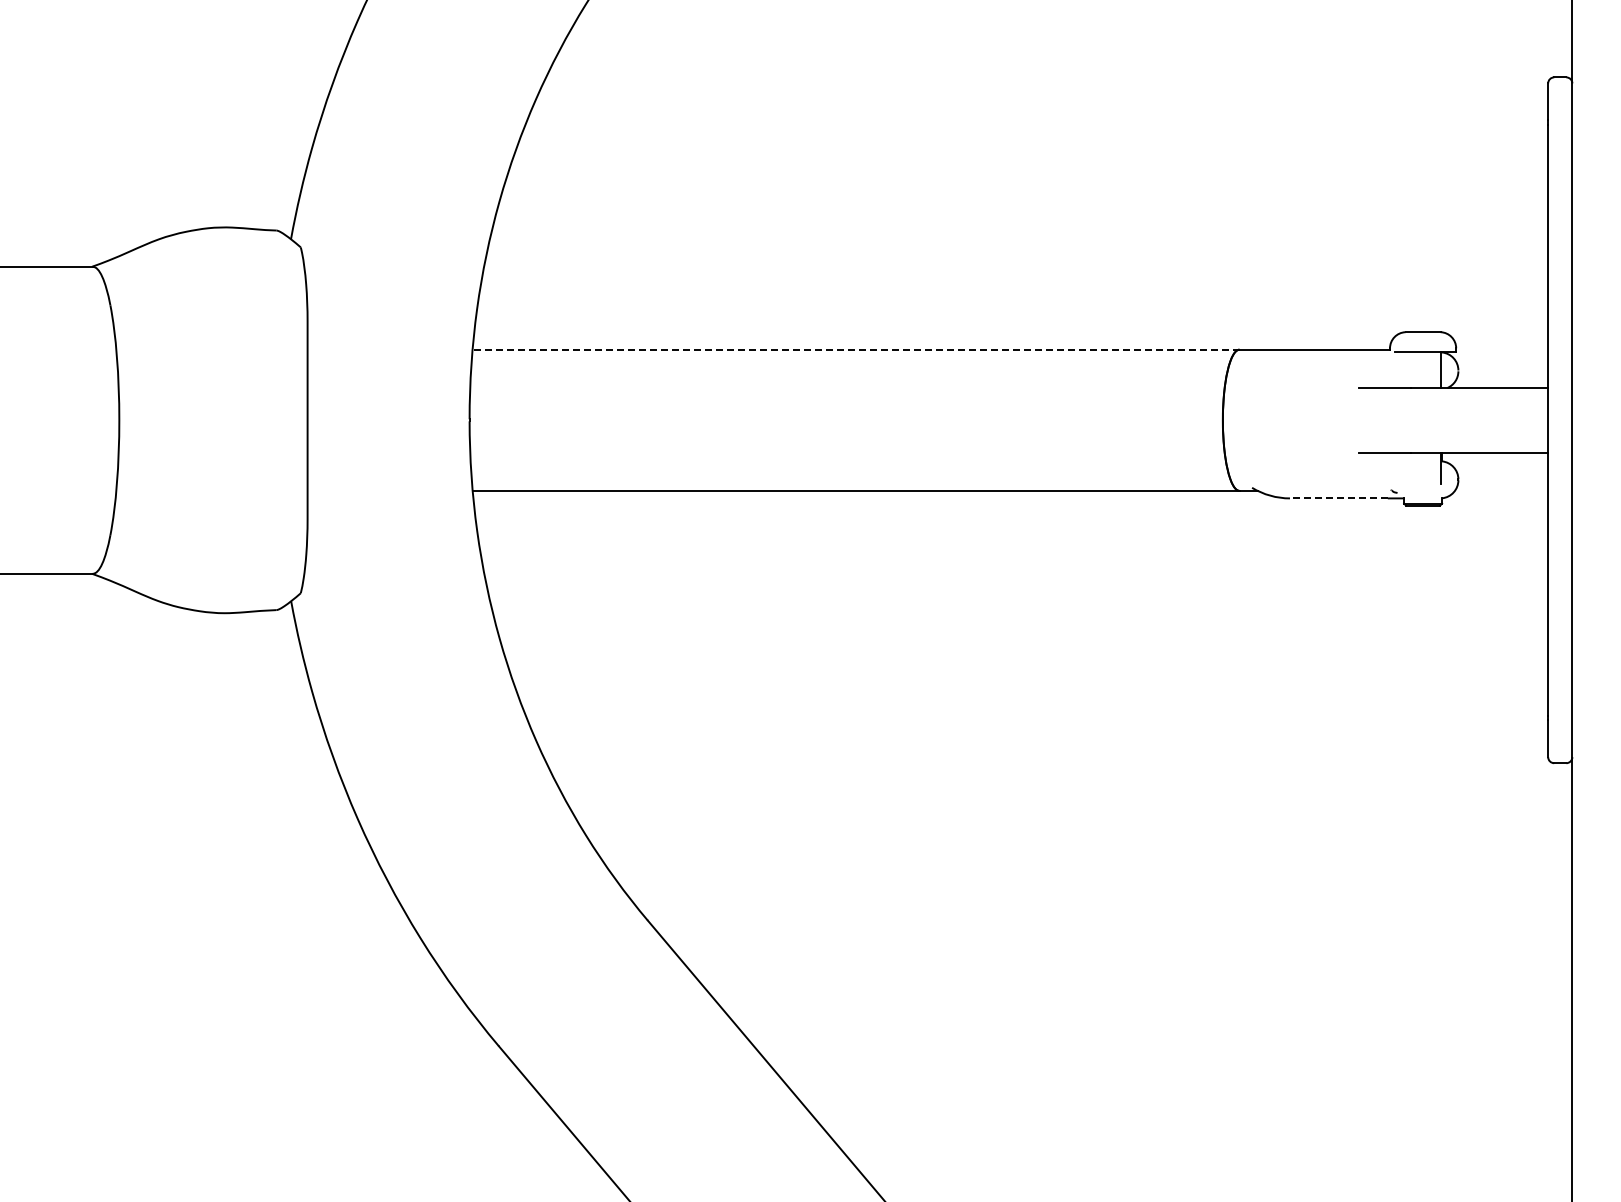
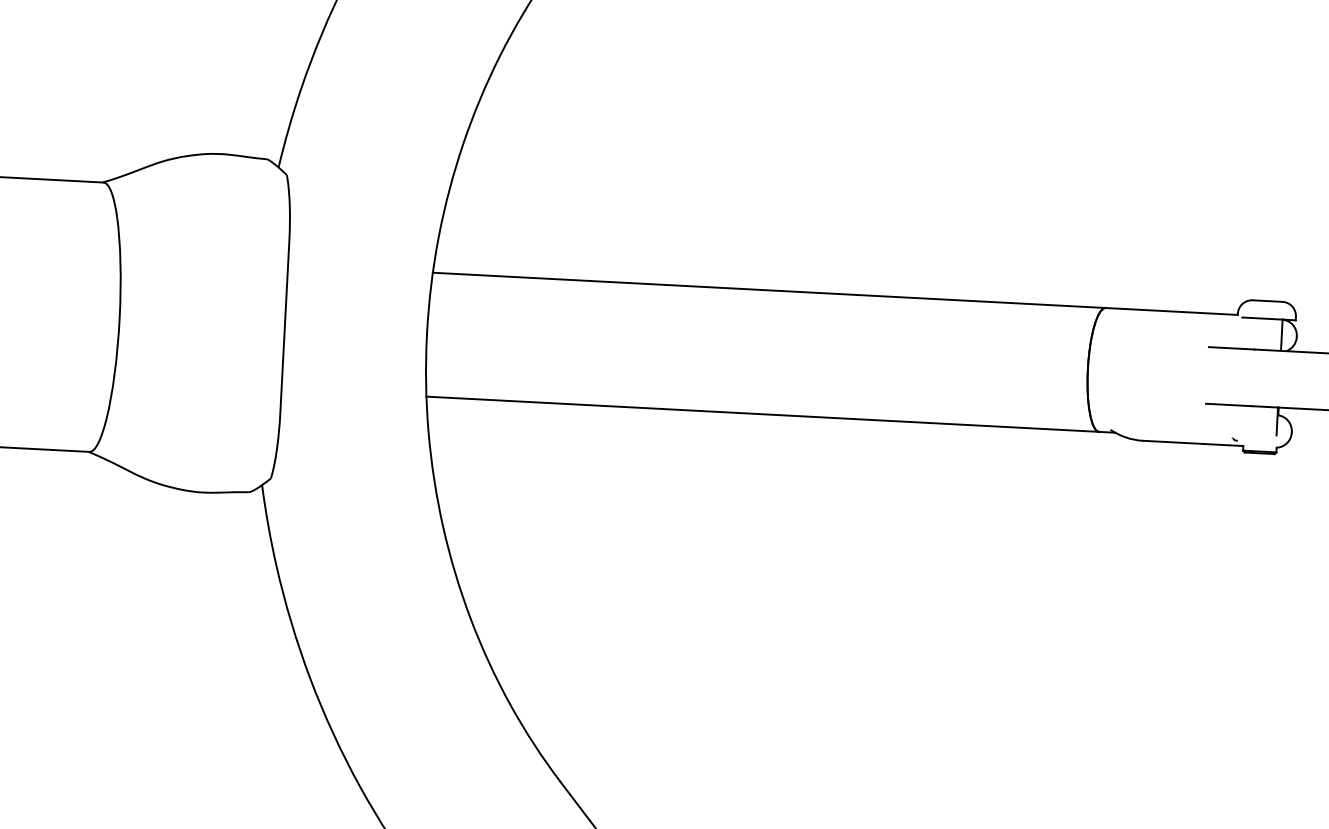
line: (855, 349) -> (768, 290), dashed -> solid
line: (1338, 498) -> (1185, 443), dashed -> solid

